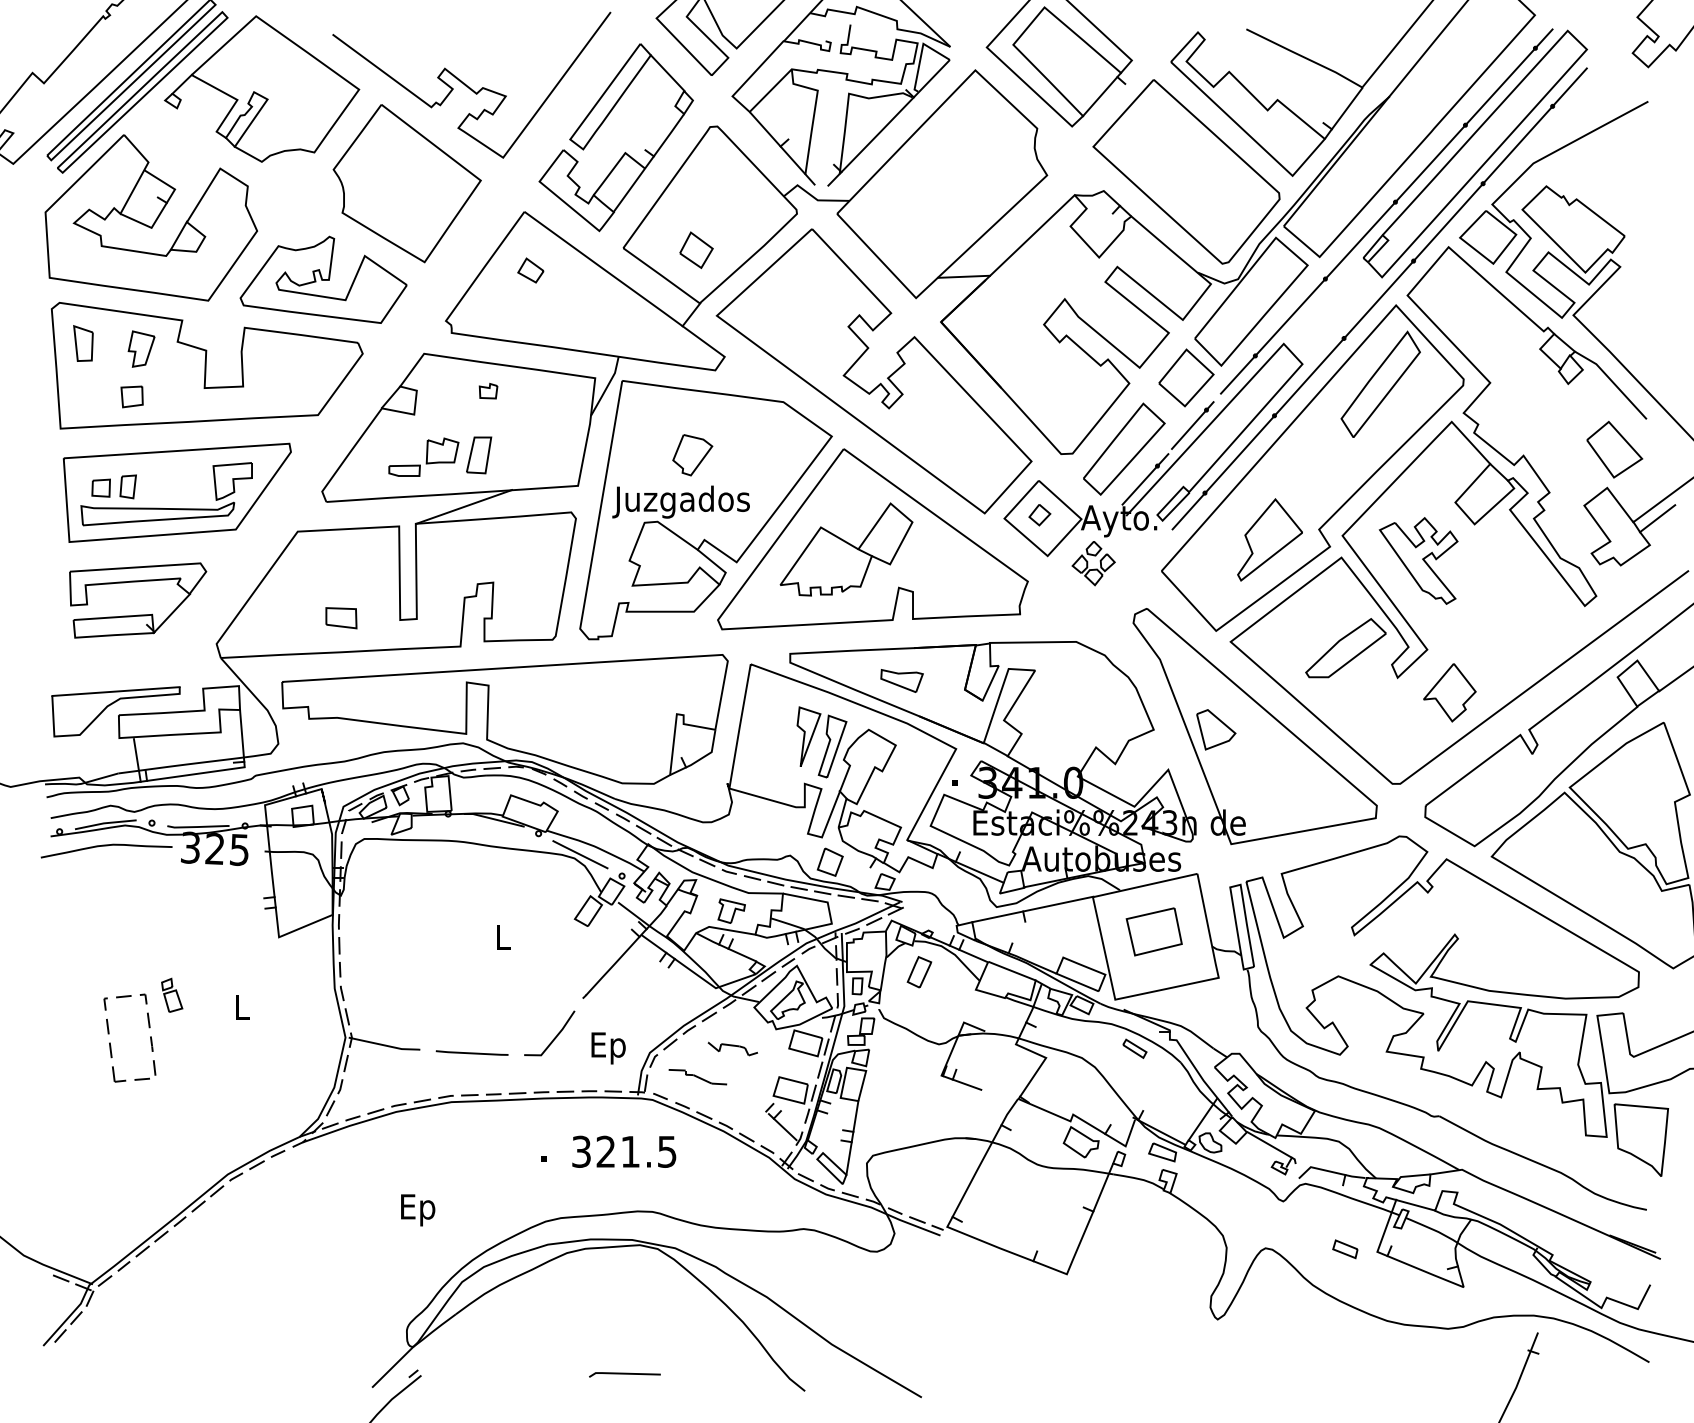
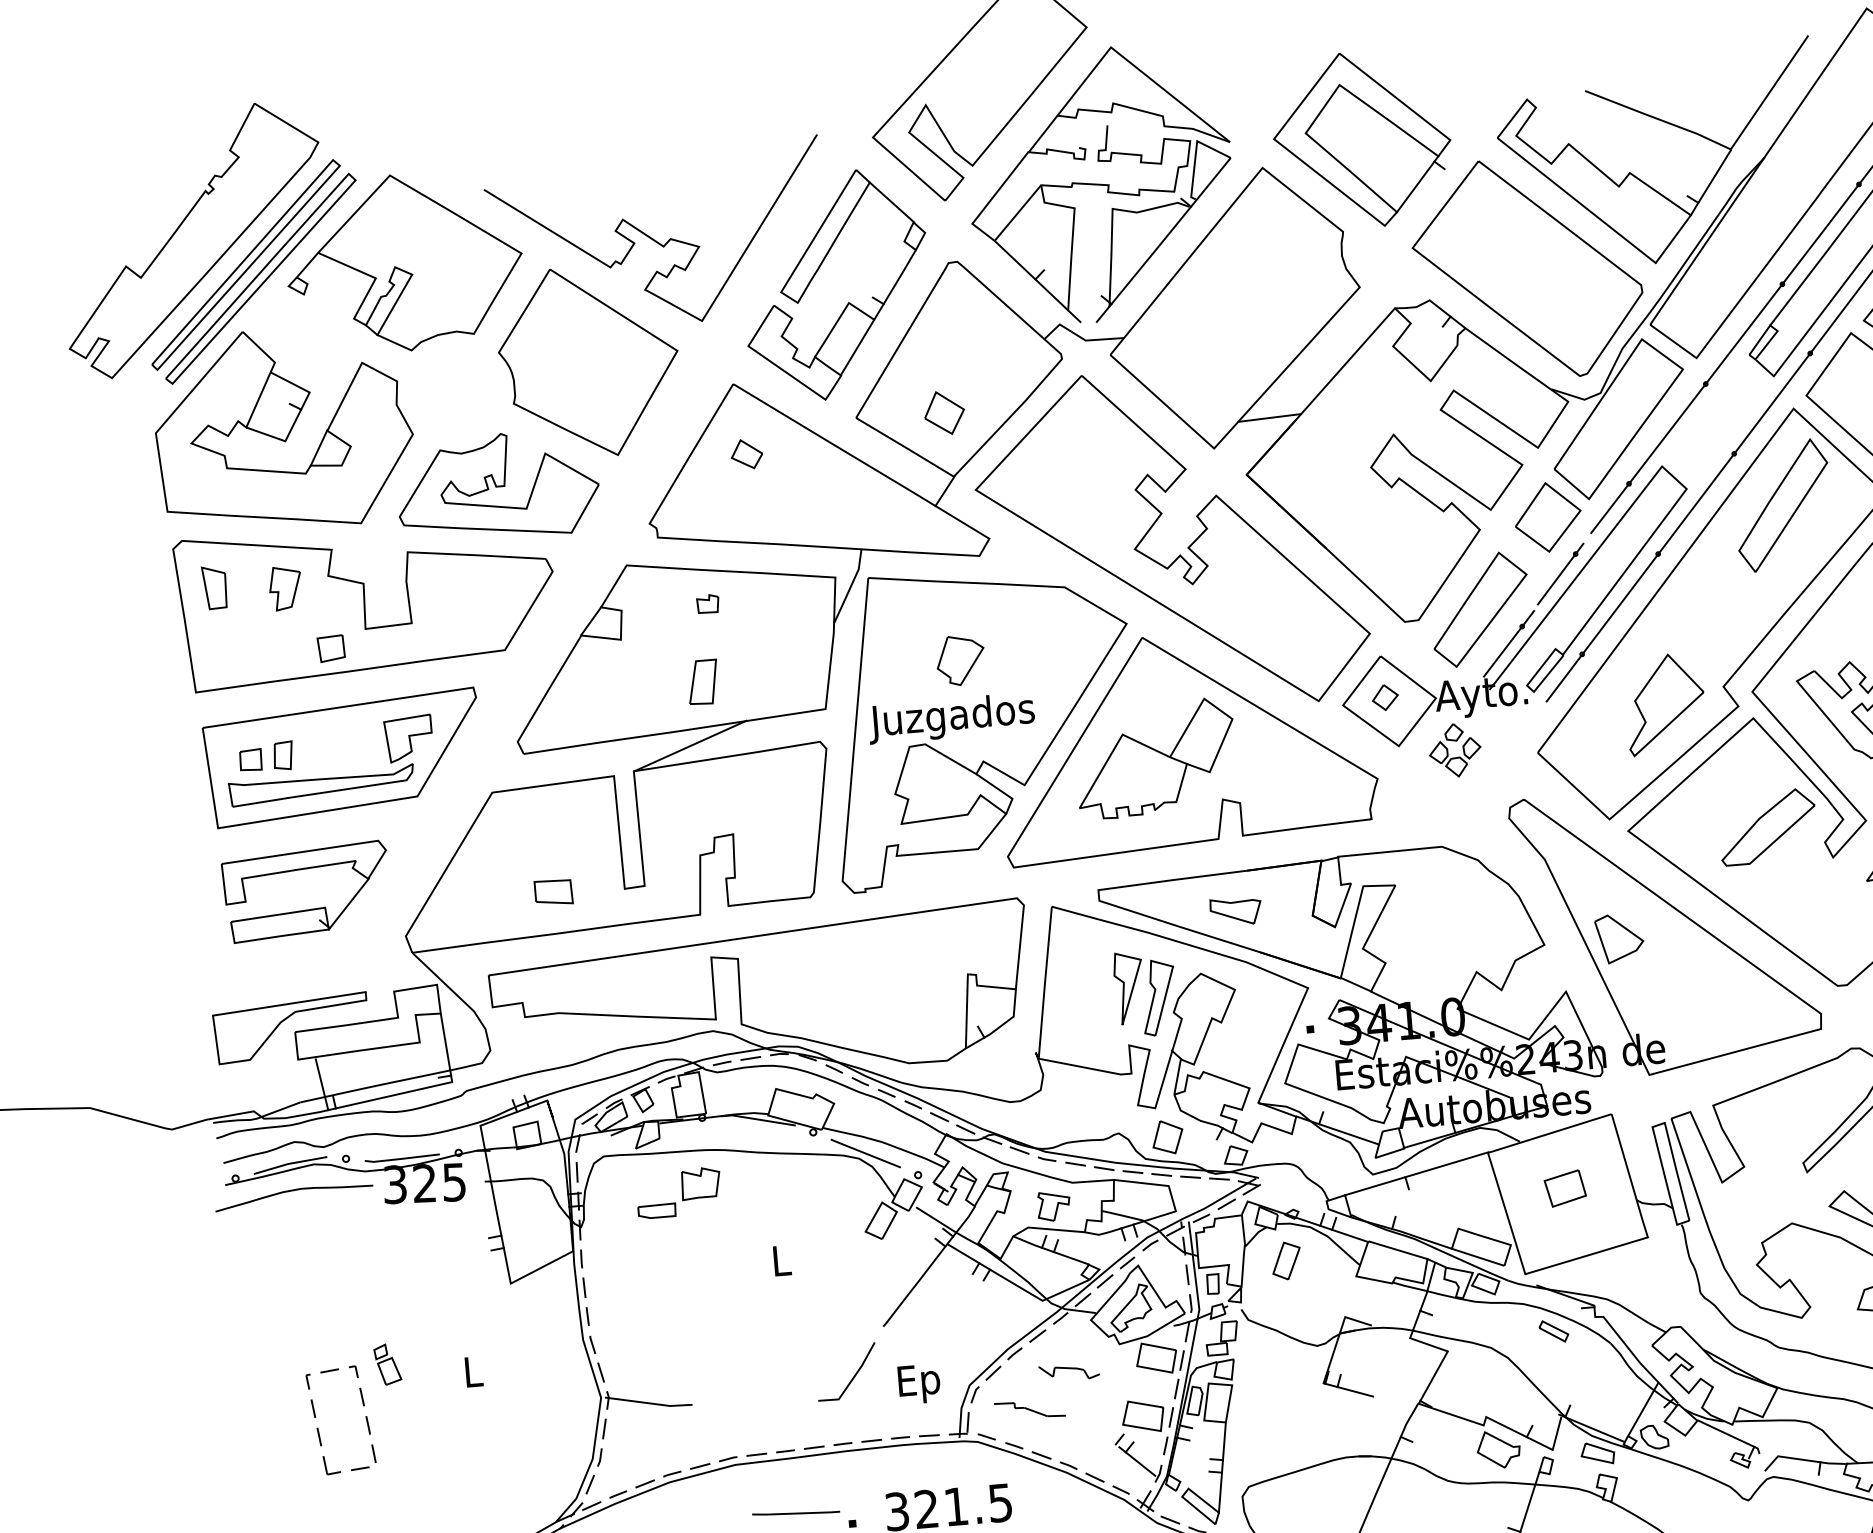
part: (131, 396) -> (330, 648), moved
part: (423, 456) -> (678, 1192), moved
part: (1153, 931) -> (1564, 1188), size x0.6
line: (471, 1052) -> (795, 1512), moved

